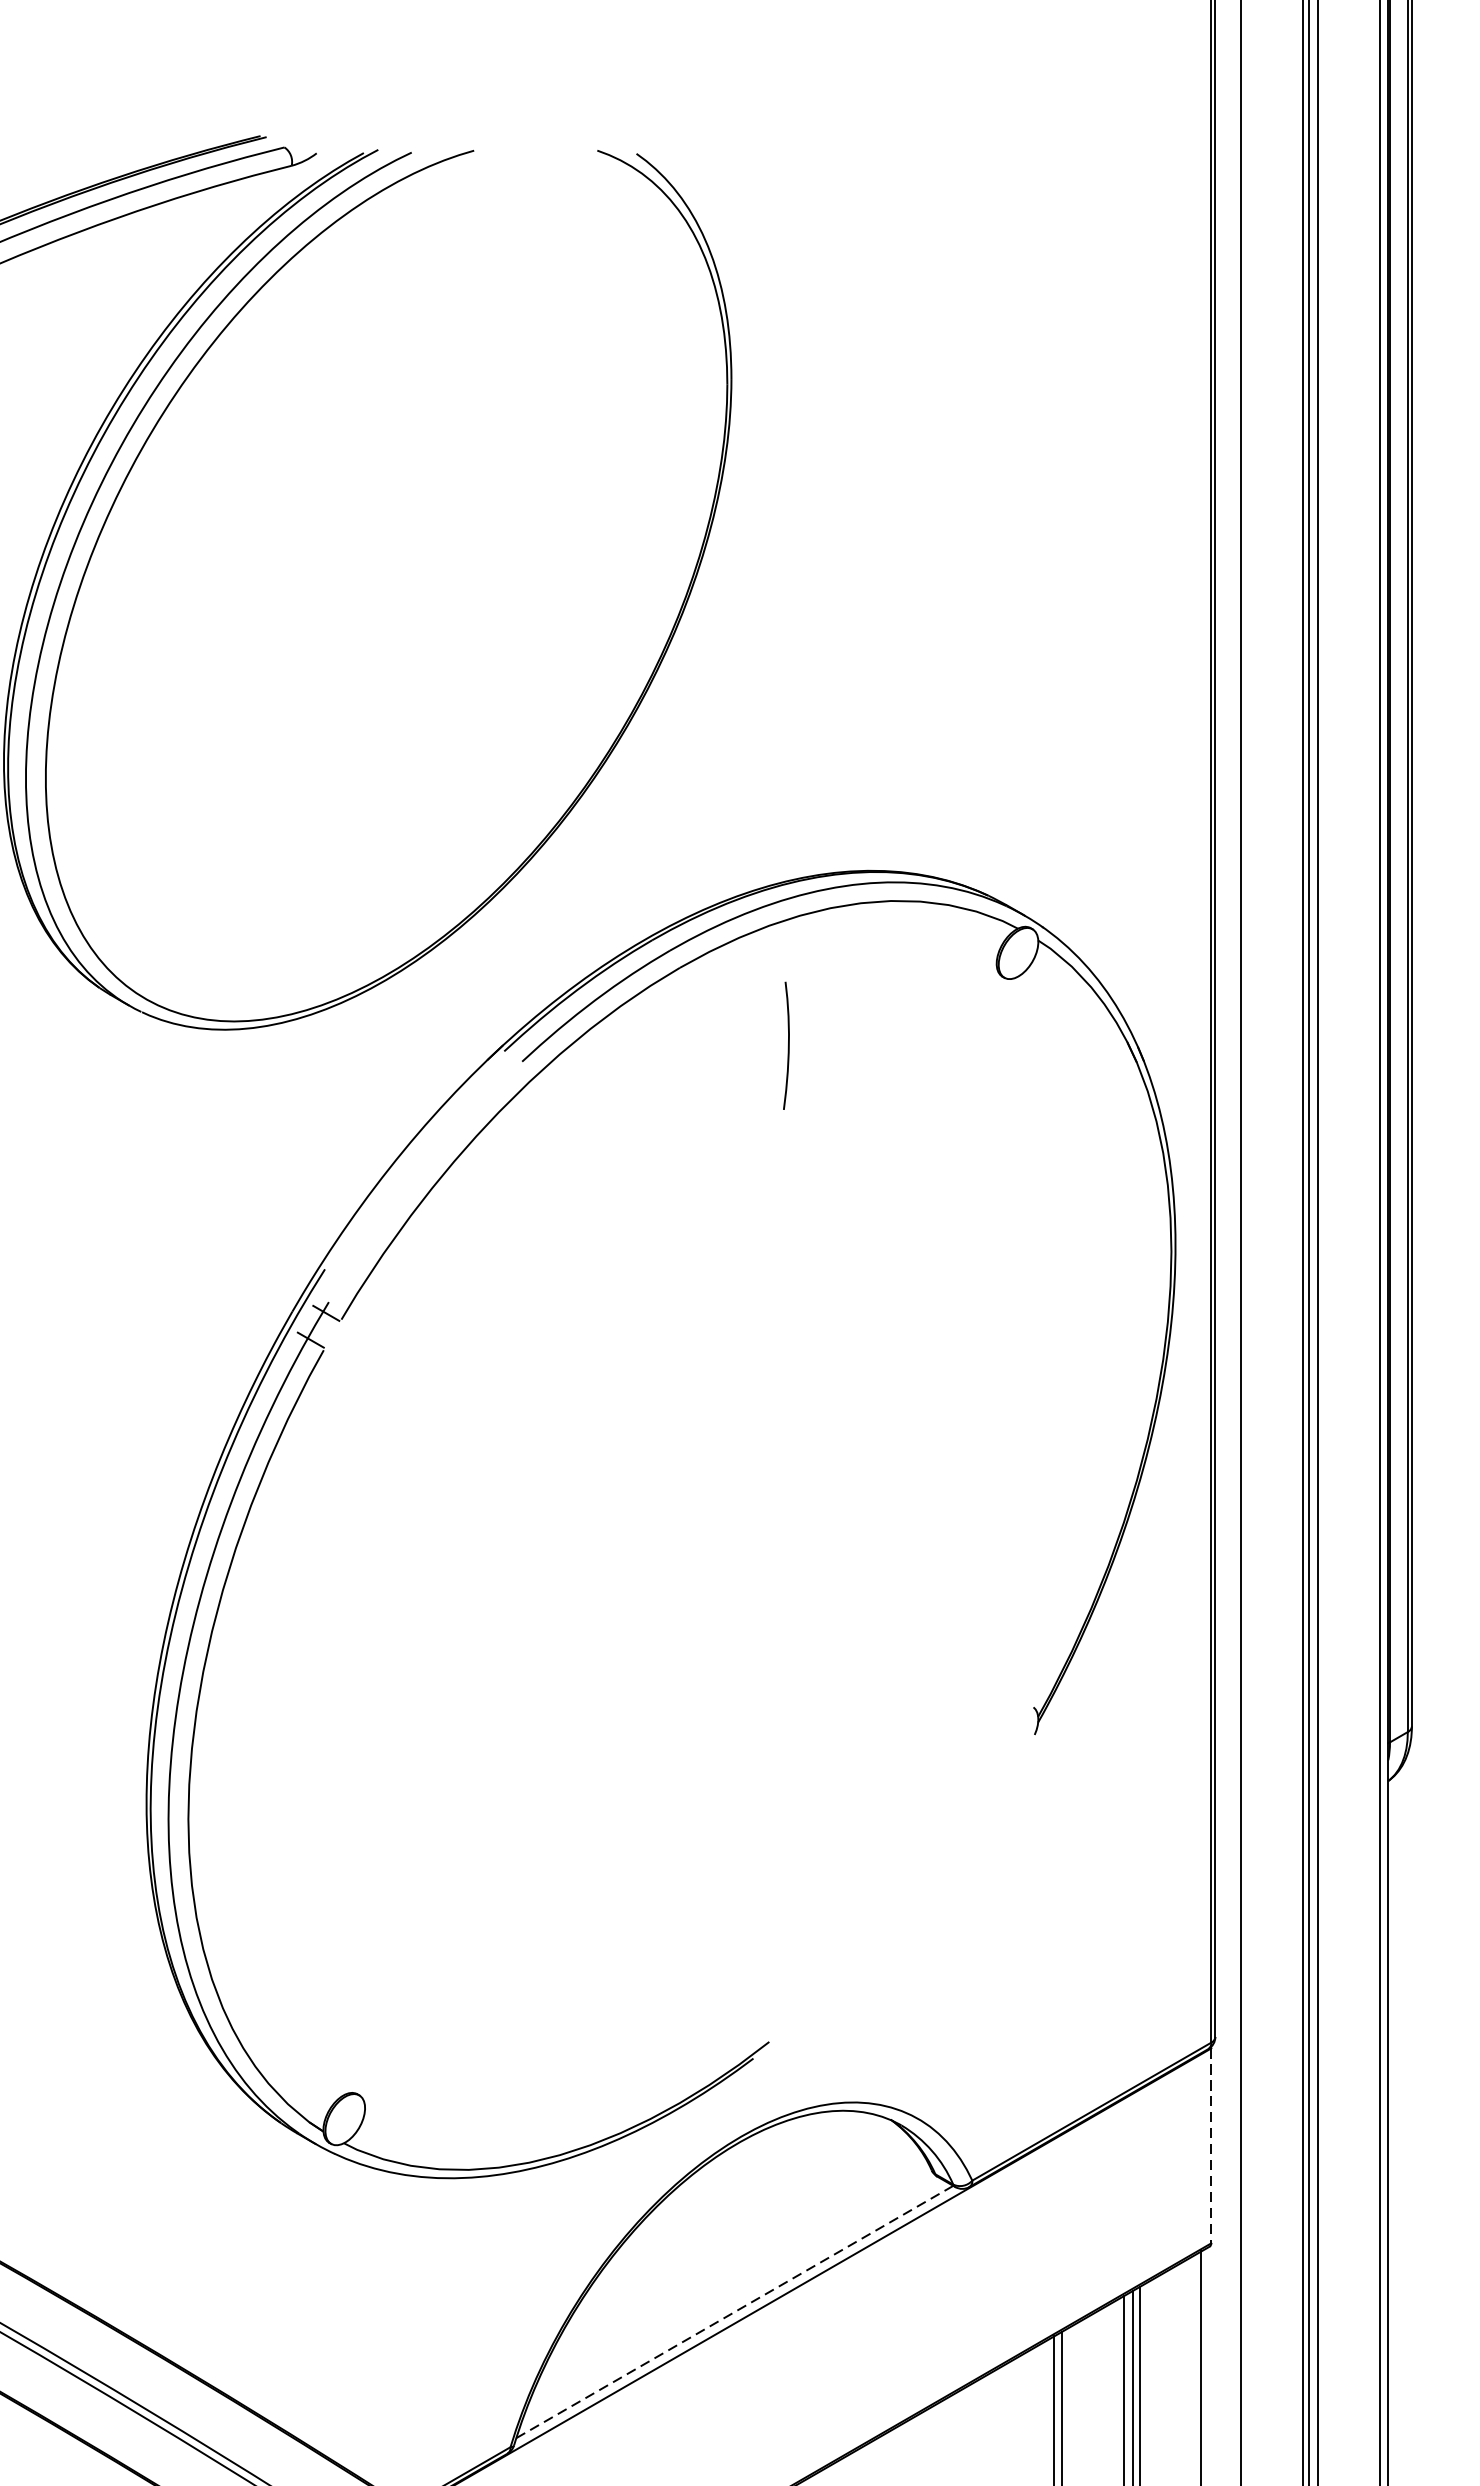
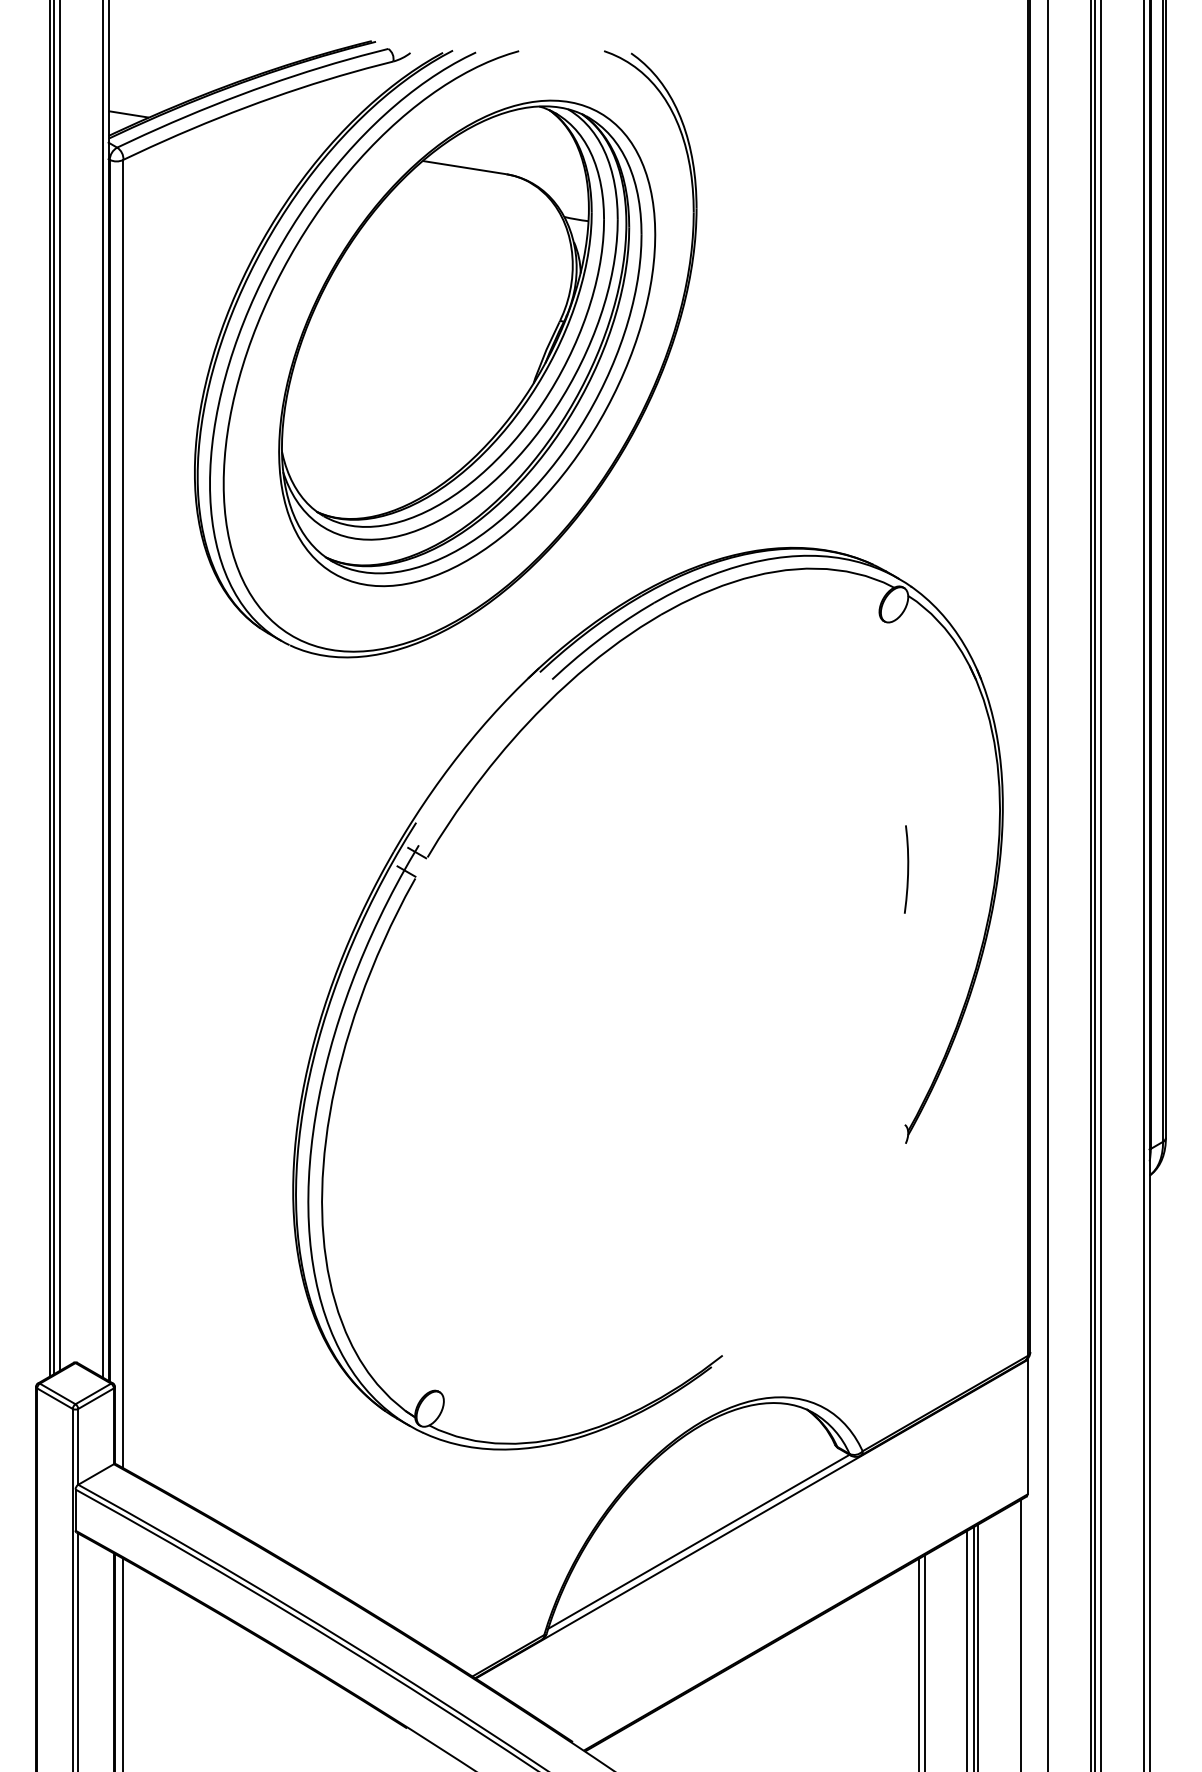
part: (399, 574) -> (467, 343), added
curve: (787, 1045) -> (907, 869), moved
line: (1211, 2146) -> (1027, 1427), dashed -> solid
line: (734, 2312) -> (698, 1542), dashed -> solid

